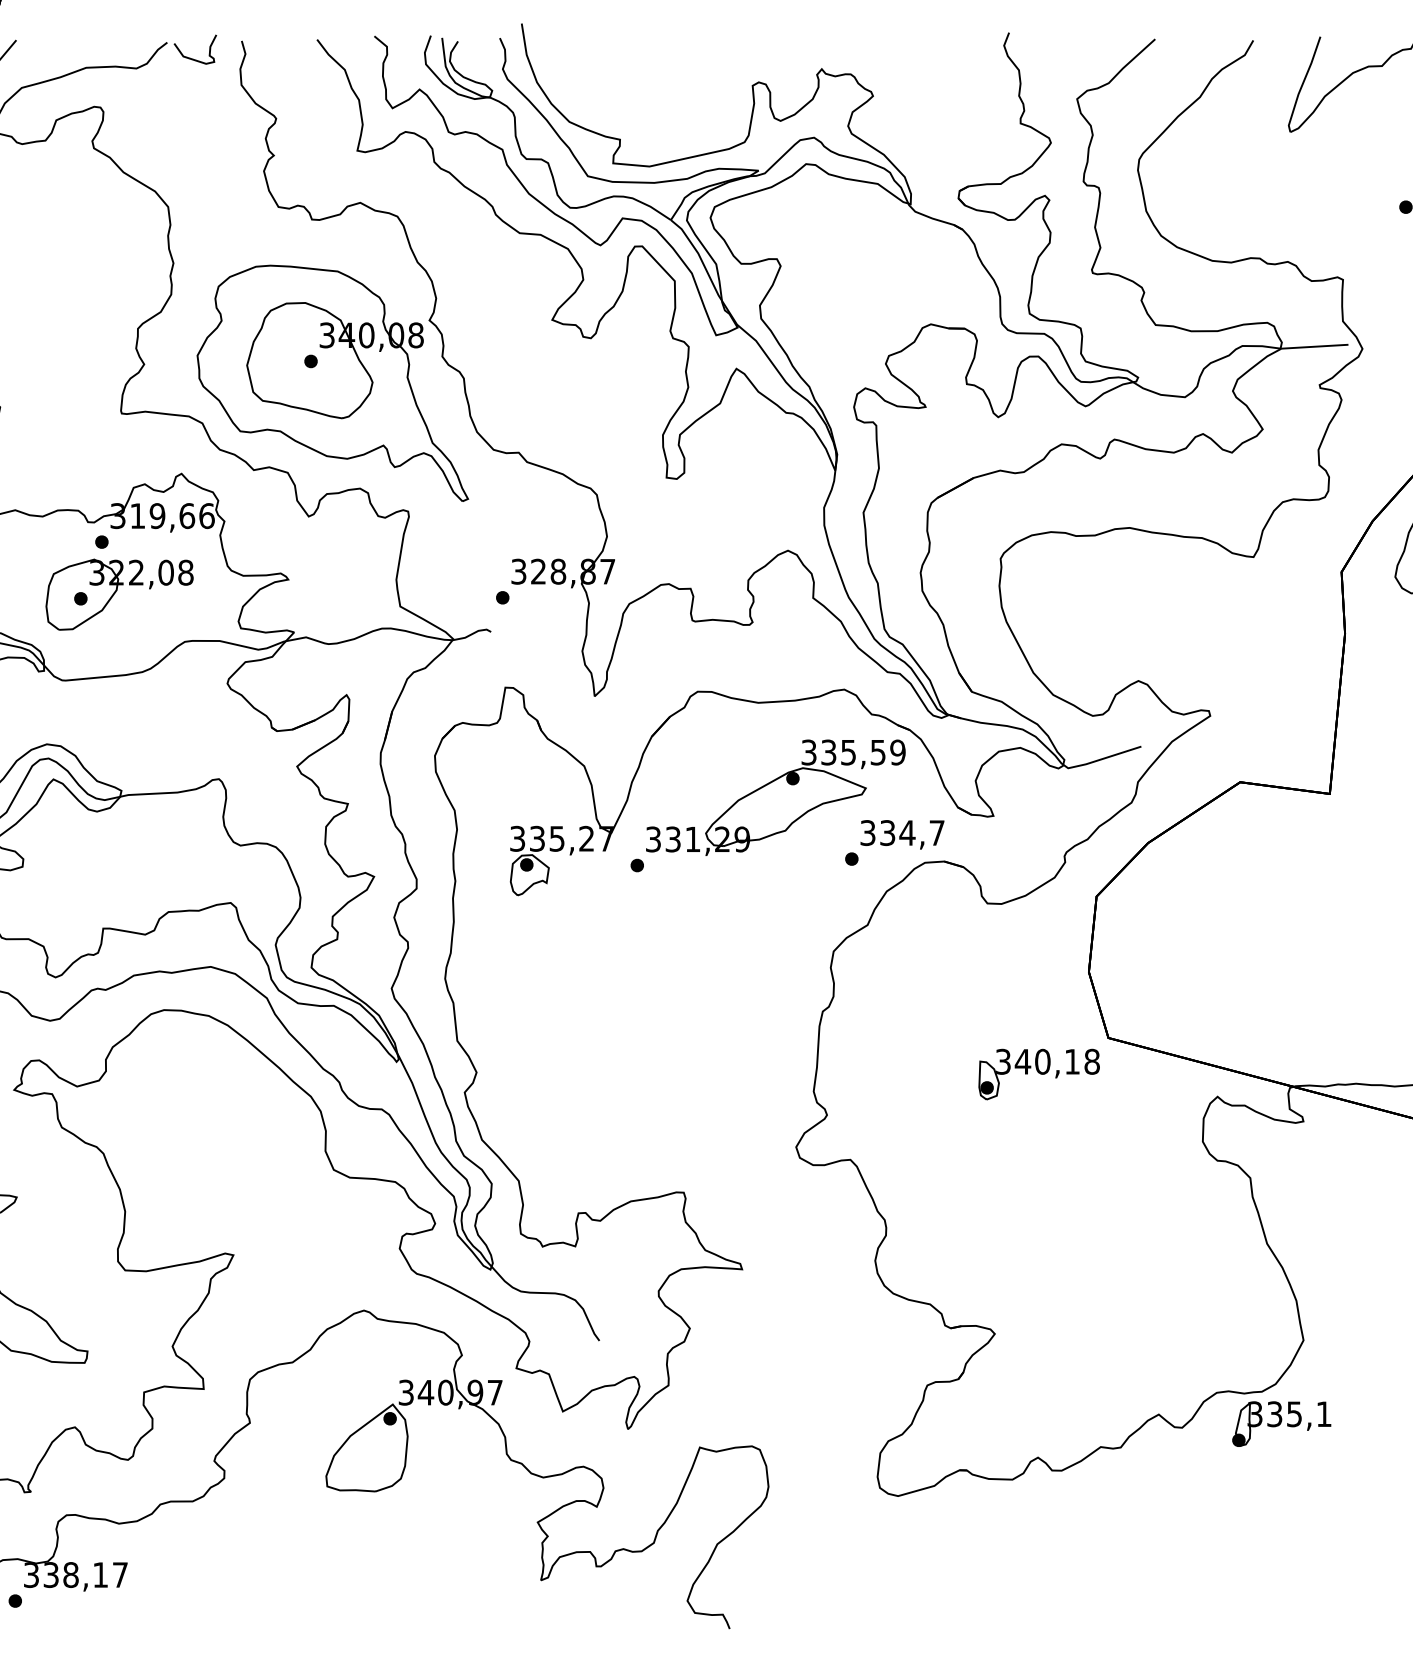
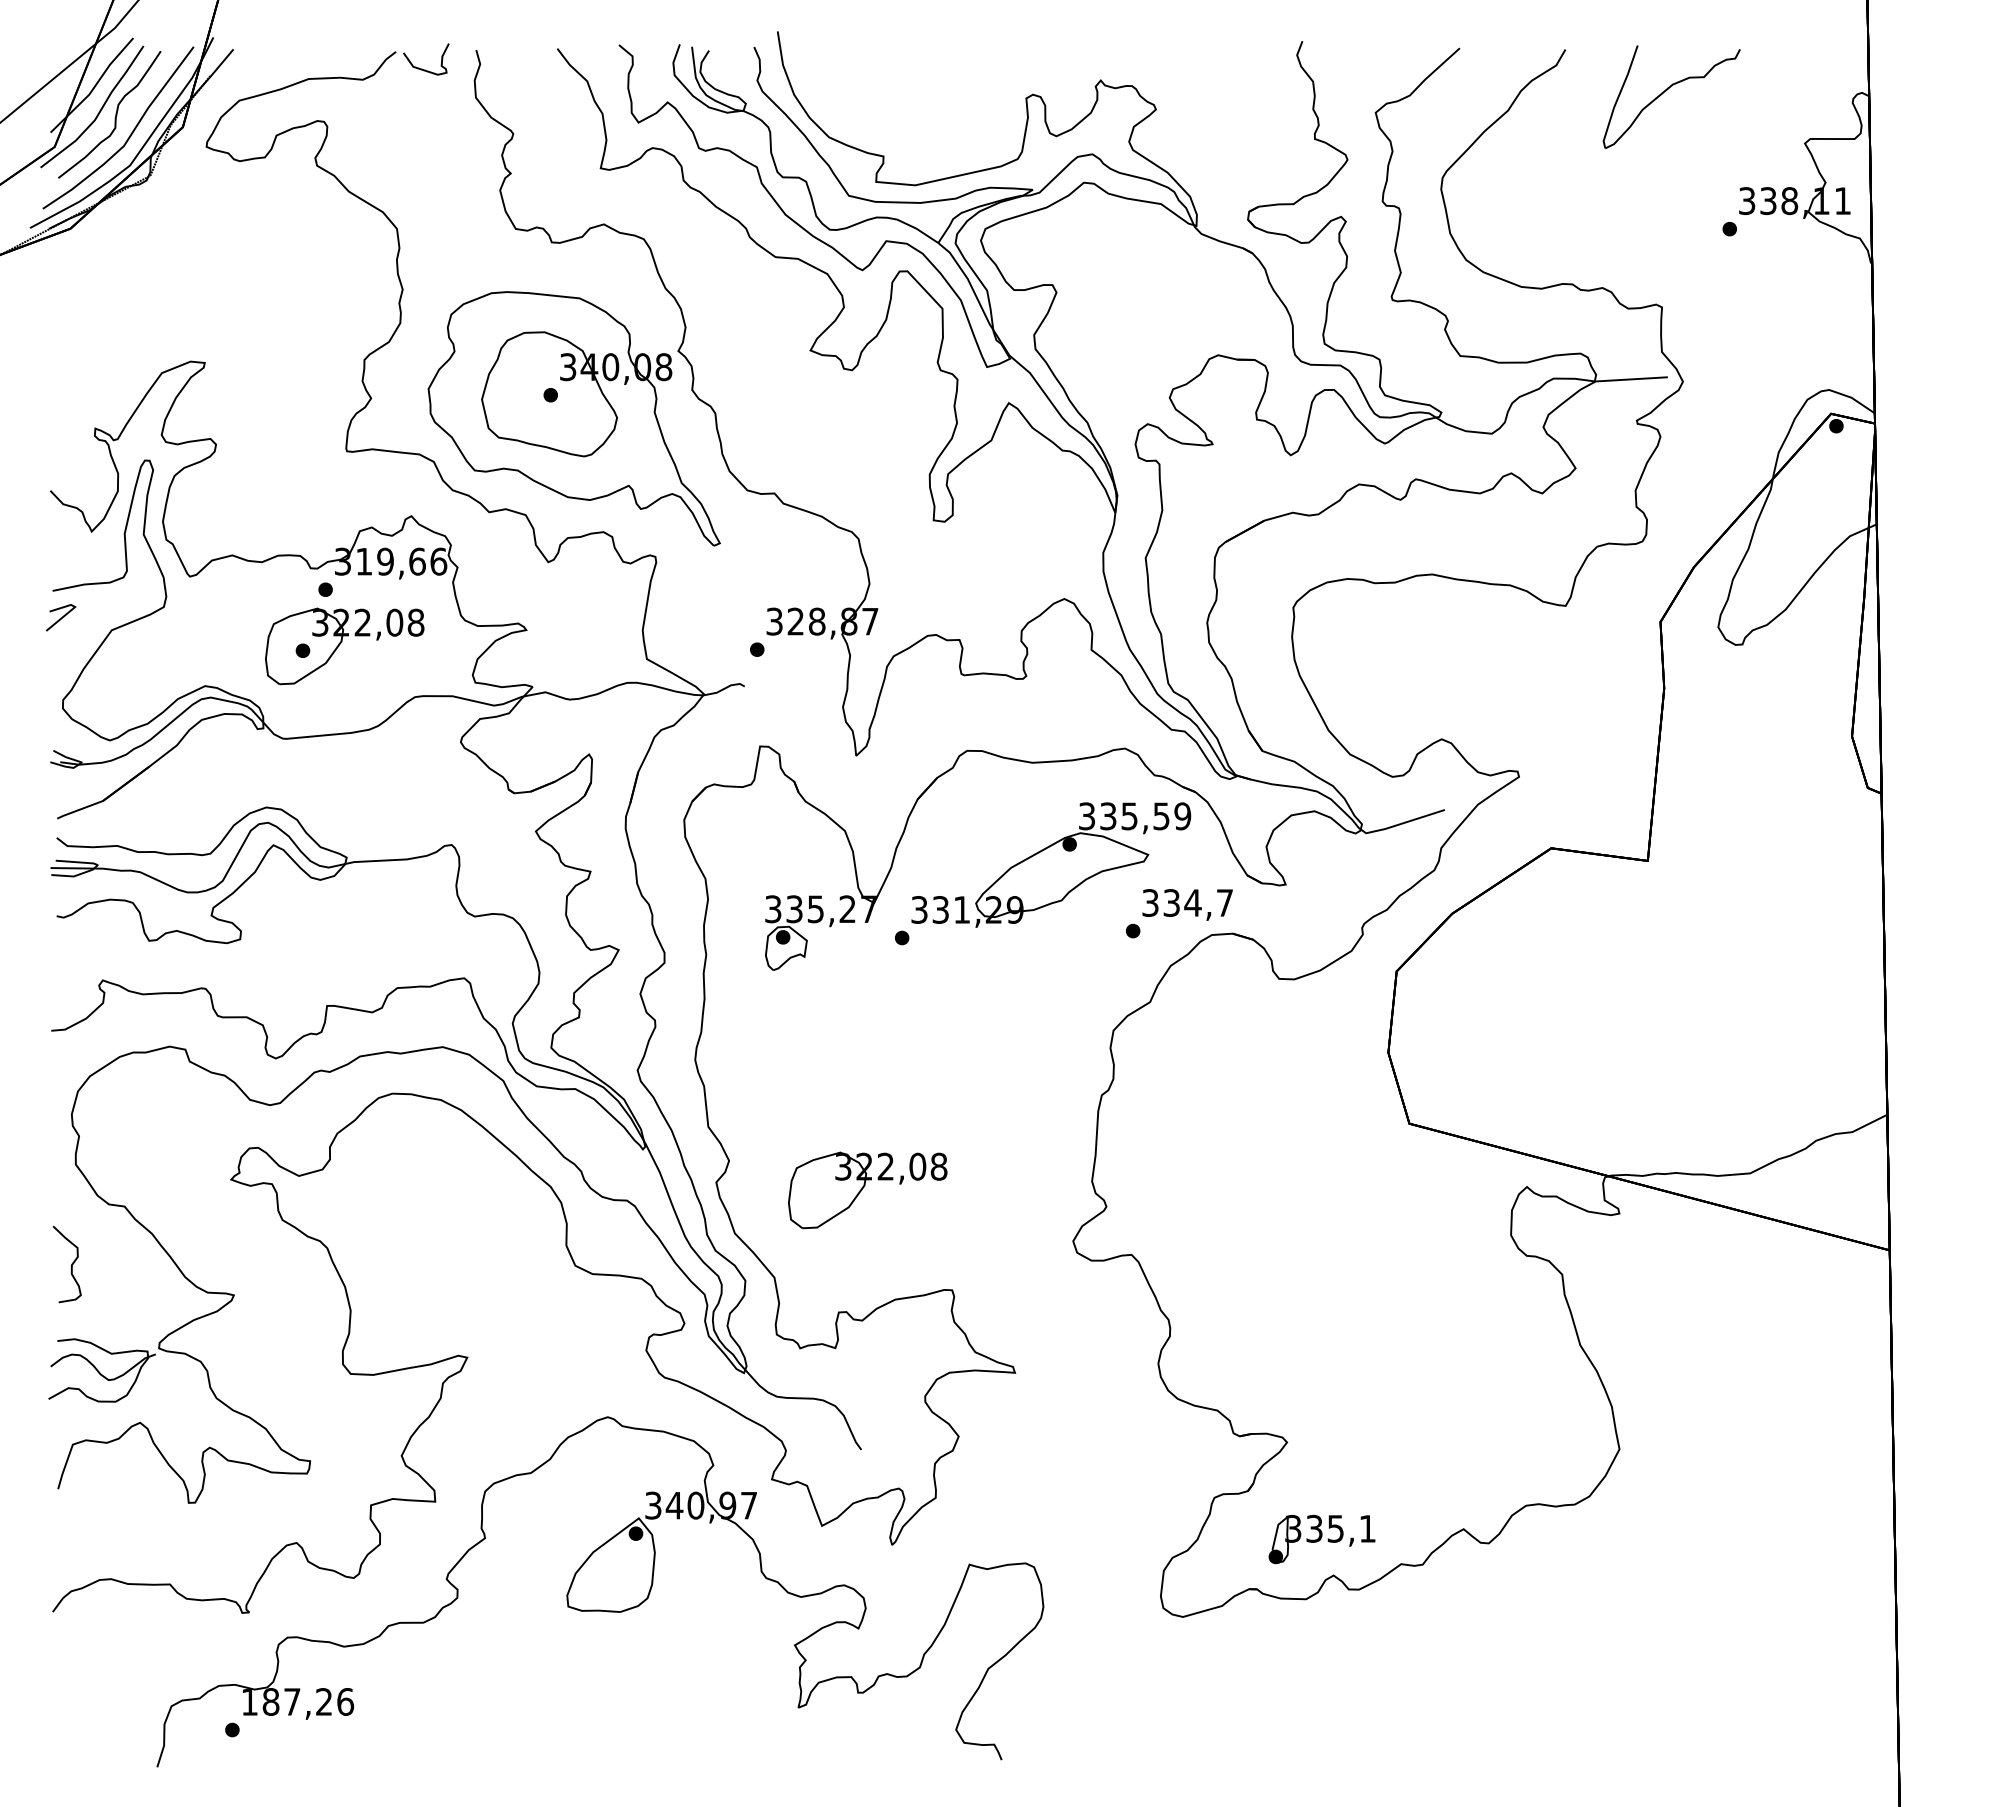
part: (1038, 1074) -> (1334, 1162), removed
part: (605, 1100) -> (867, 1190), added
part: (1281, 1424) -> (1321, 1539), moved
text: (75, 1574) -> (297, 1701), 338,17 -> 187,26

